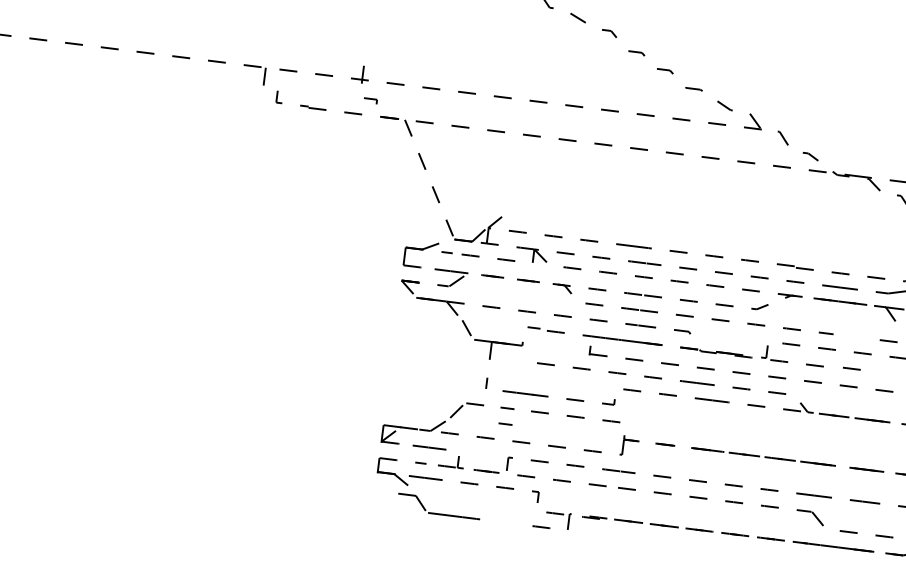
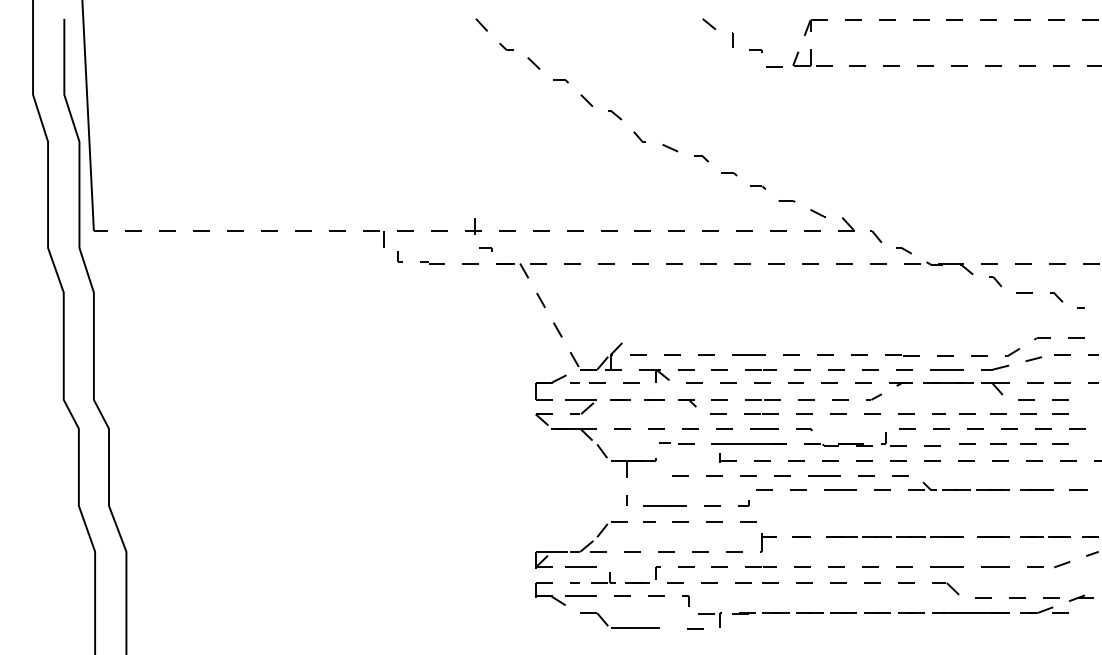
line: (856, 336) -> (967, 413), added
line: (884, 371) -> (998, 443), added
line: (505, 423) -> (649, 536), removed
part: (437, 513) -> (619, 627), moved

